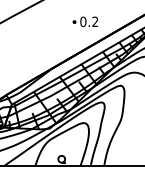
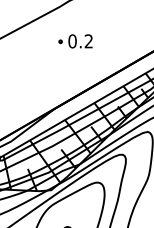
part: (85, 21) -> (75, 40), moved

